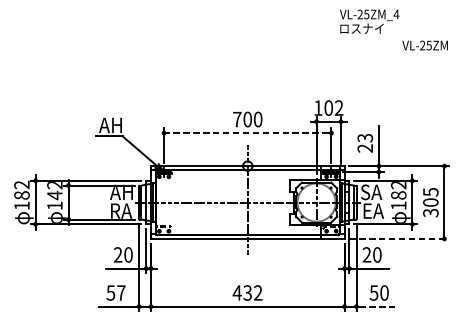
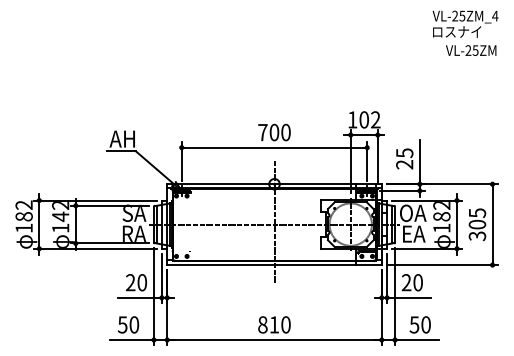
text: (369, 21) -> (465, 23), moved
line: (247, 132) -> (274, 147), dashed -> solid
text: (365, 137) -> (404, 152), 23 -> 25
text: (121, 191) -> (134, 212), AH -> SA
text: (373, 191) -> (413, 212), SA -> OA
line: (399, 239) -> (442, 265), dashed -> solid
text: (121, 292) -> (134, 324), 57 -> 50
text: (246, 292) -> (273, 324), 432 -> 810
line: (377, 307) -> (418, 340), dashed -> solid

